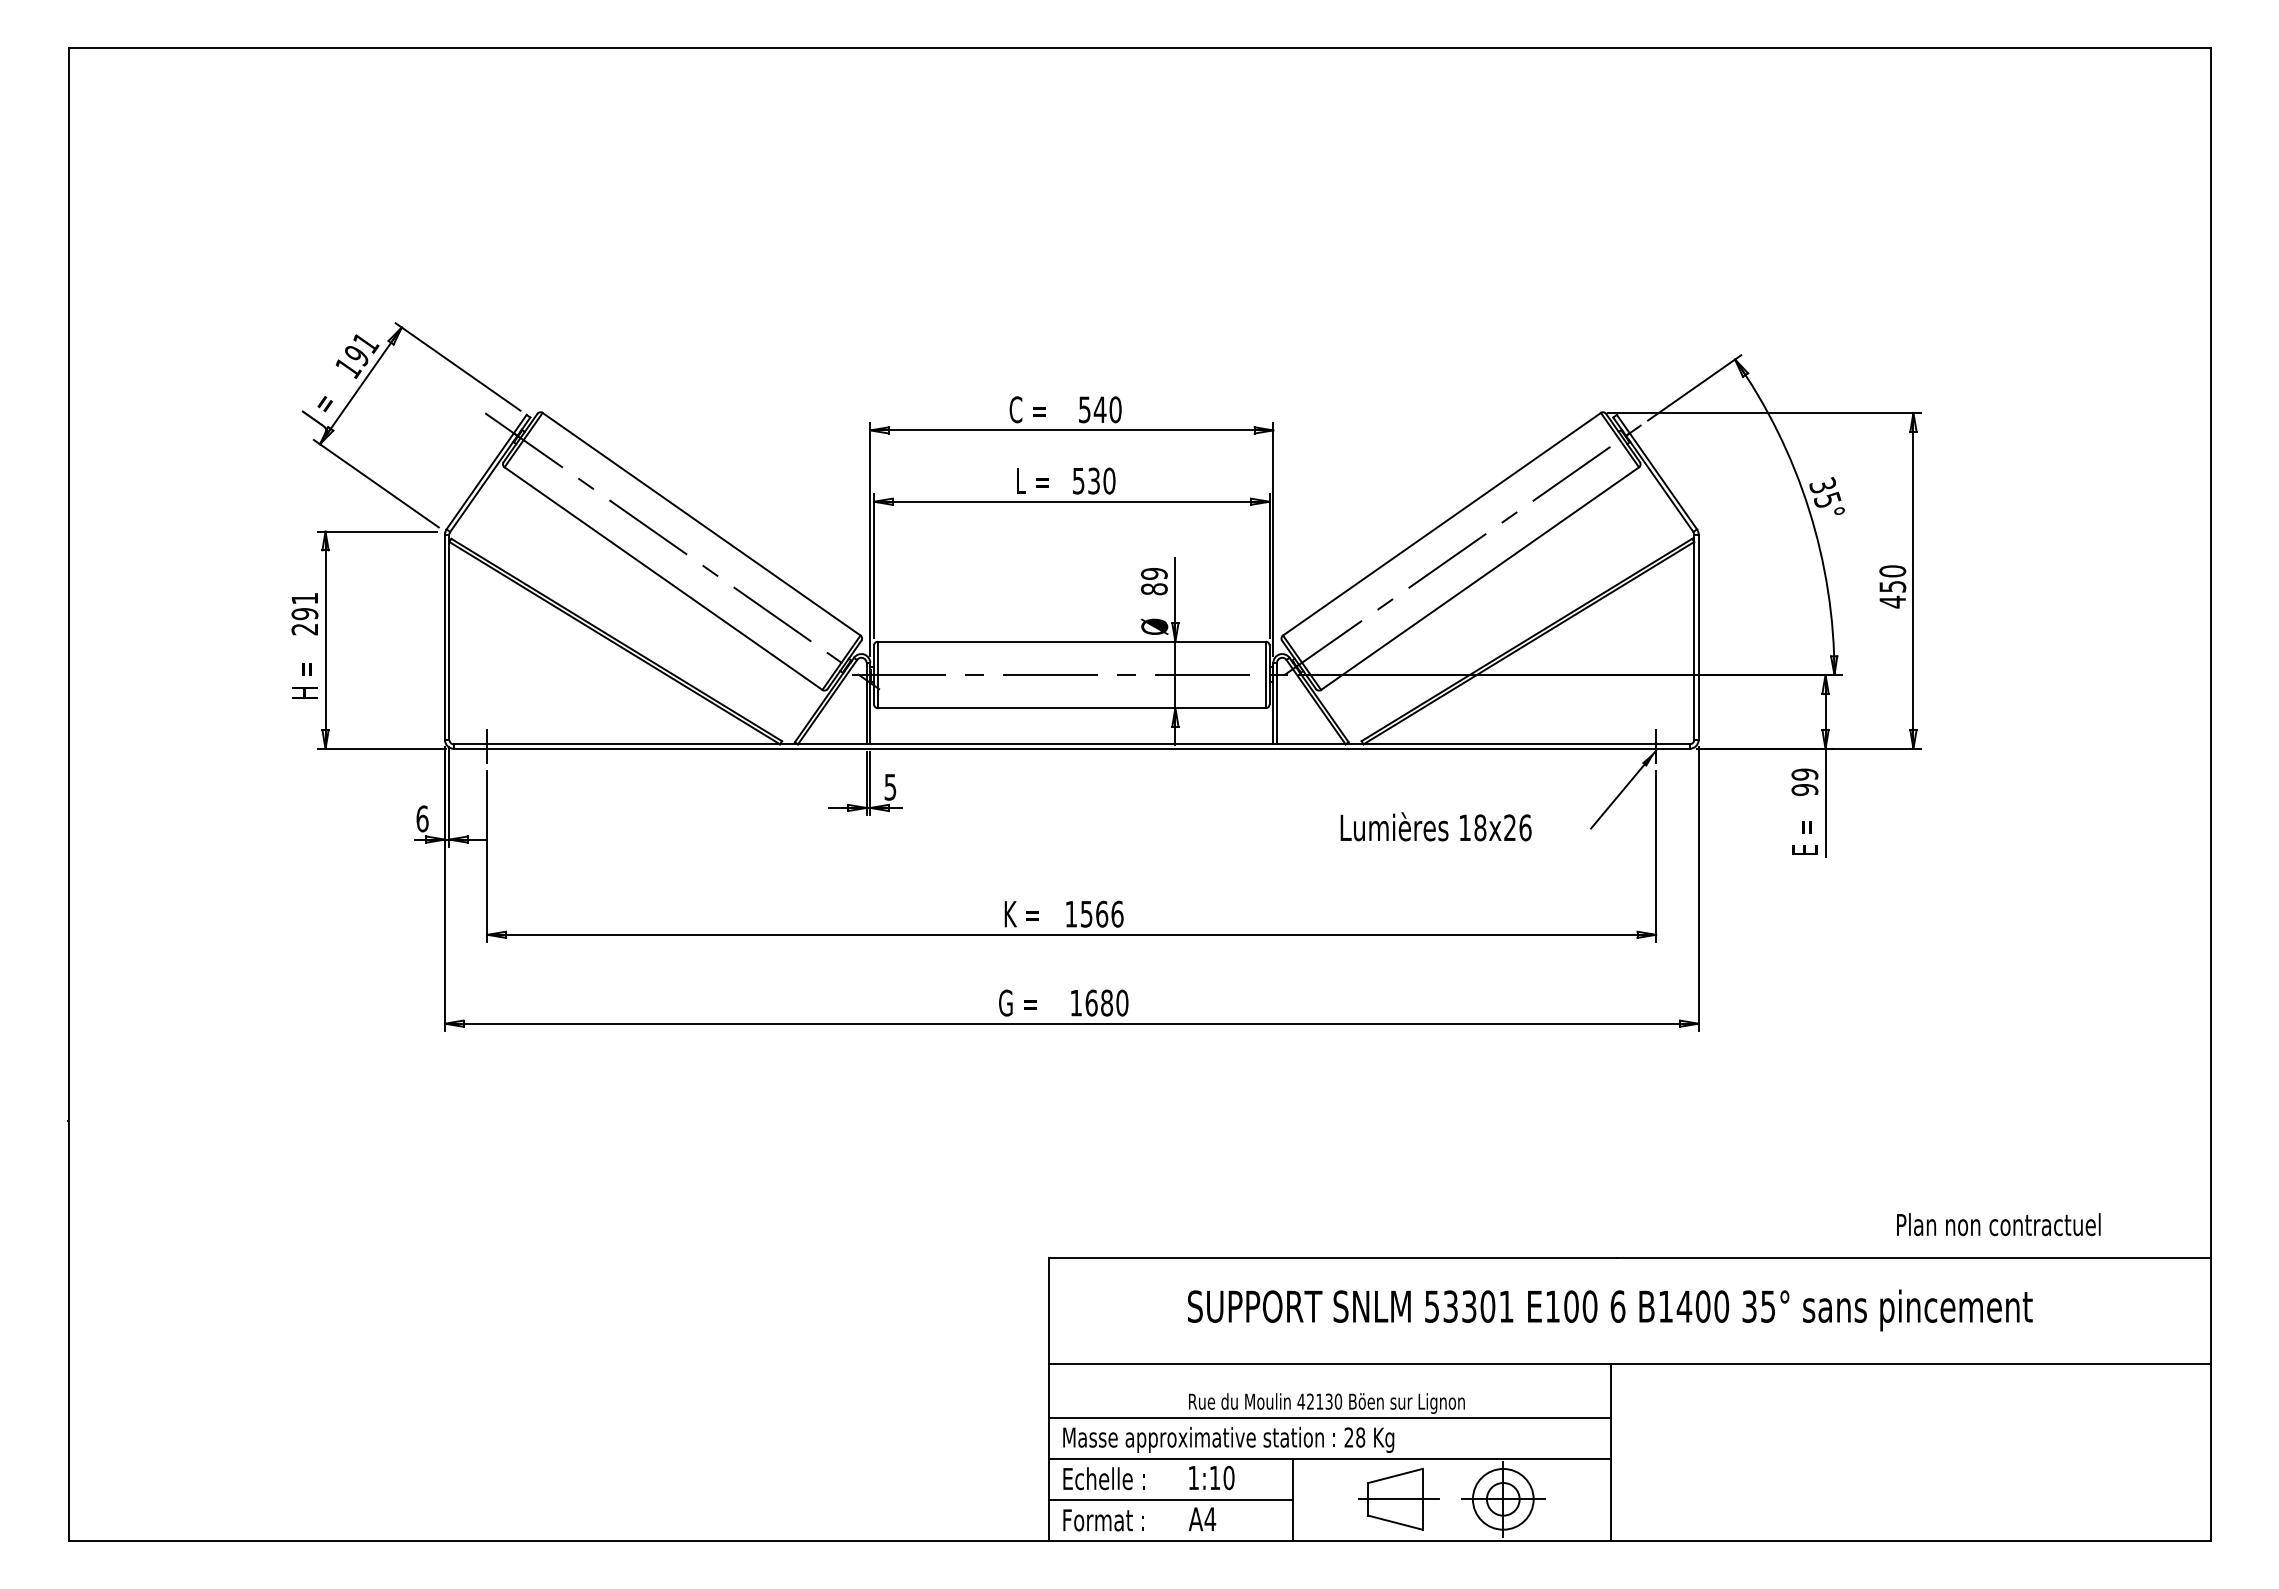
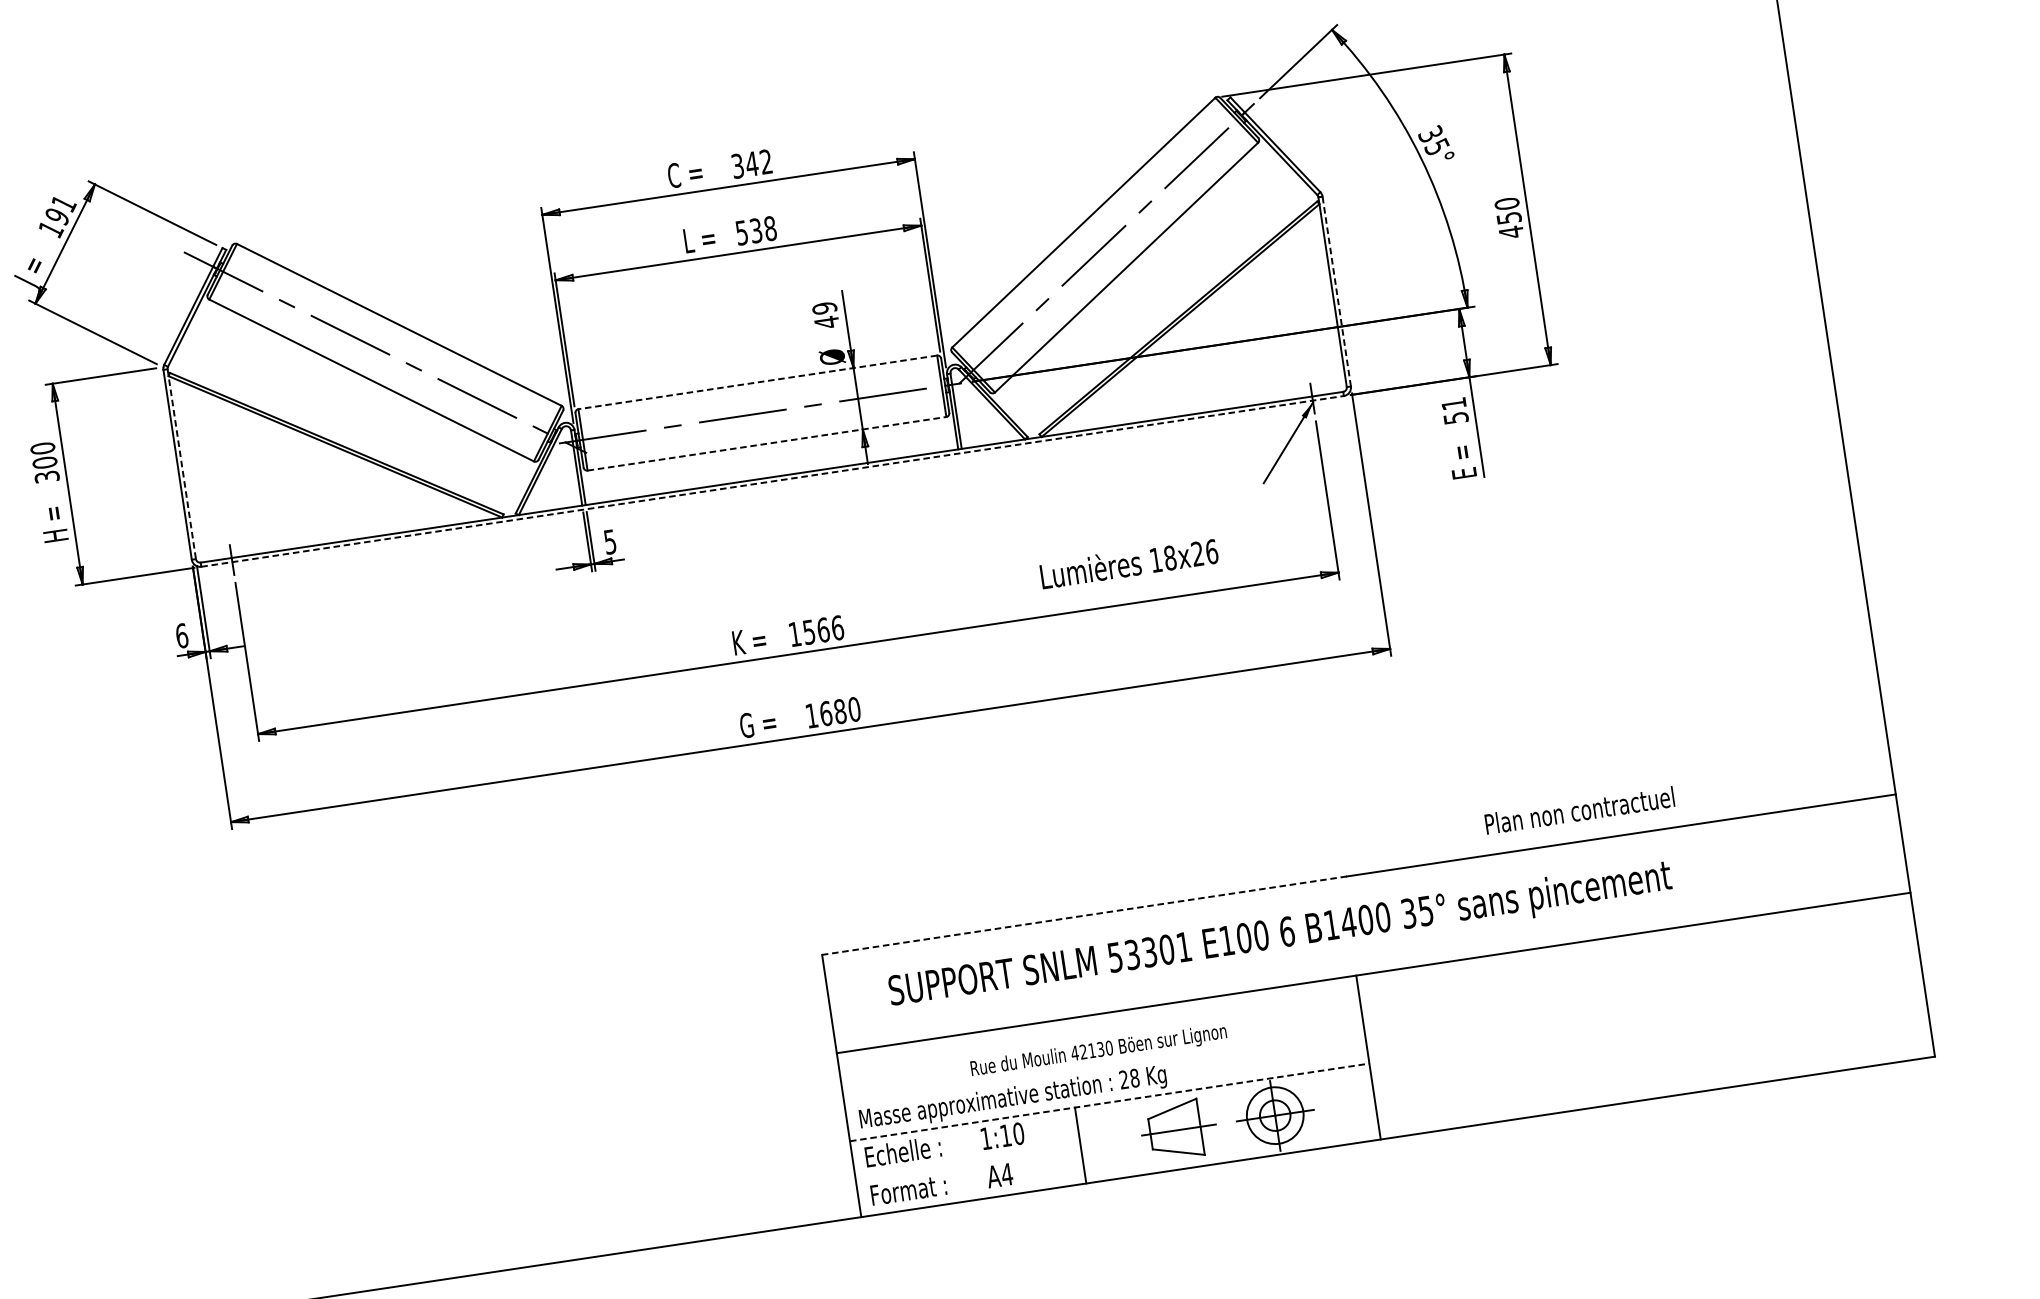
text: (1100, 409) -> (752, 163), 540 -> 342
text: (1109, 481) -> (770, 229), 530 -> 538
text: (1153, 589) -> (826, 322), 89 -> 49
text: (304, 613) -> (44, 462), 291 -> 300
line: (449, 637) -> (181, 464), solid -> dashed
line: (1698, 637) -> (1336, 291), solid -> dashed
line: (1071, 641) -> (757, 382), solid -> dashed
line: (1072, 708) -> (767, 444), solid -> dashed
line: (1071, 748) -> (772, 481), solid -> dashed
text: (1804, 782) -> (1454, 411), 99 -> 51
text: (1435, 826) -> (1128, 563), moved
text: (1998, 1224) -> (1579, 810), moved
line: (1333, 1257) -> (1084, 915), solid -> dashed
text: (1610, 1310) -> (1280, 936), moved
line: (1330, 1418) -> (1104, 1064), removed
line: (1330, 1459) -> (1109, 1102), solid -> dashed
line: (1170, 1500) -> (967, 1162), removed

